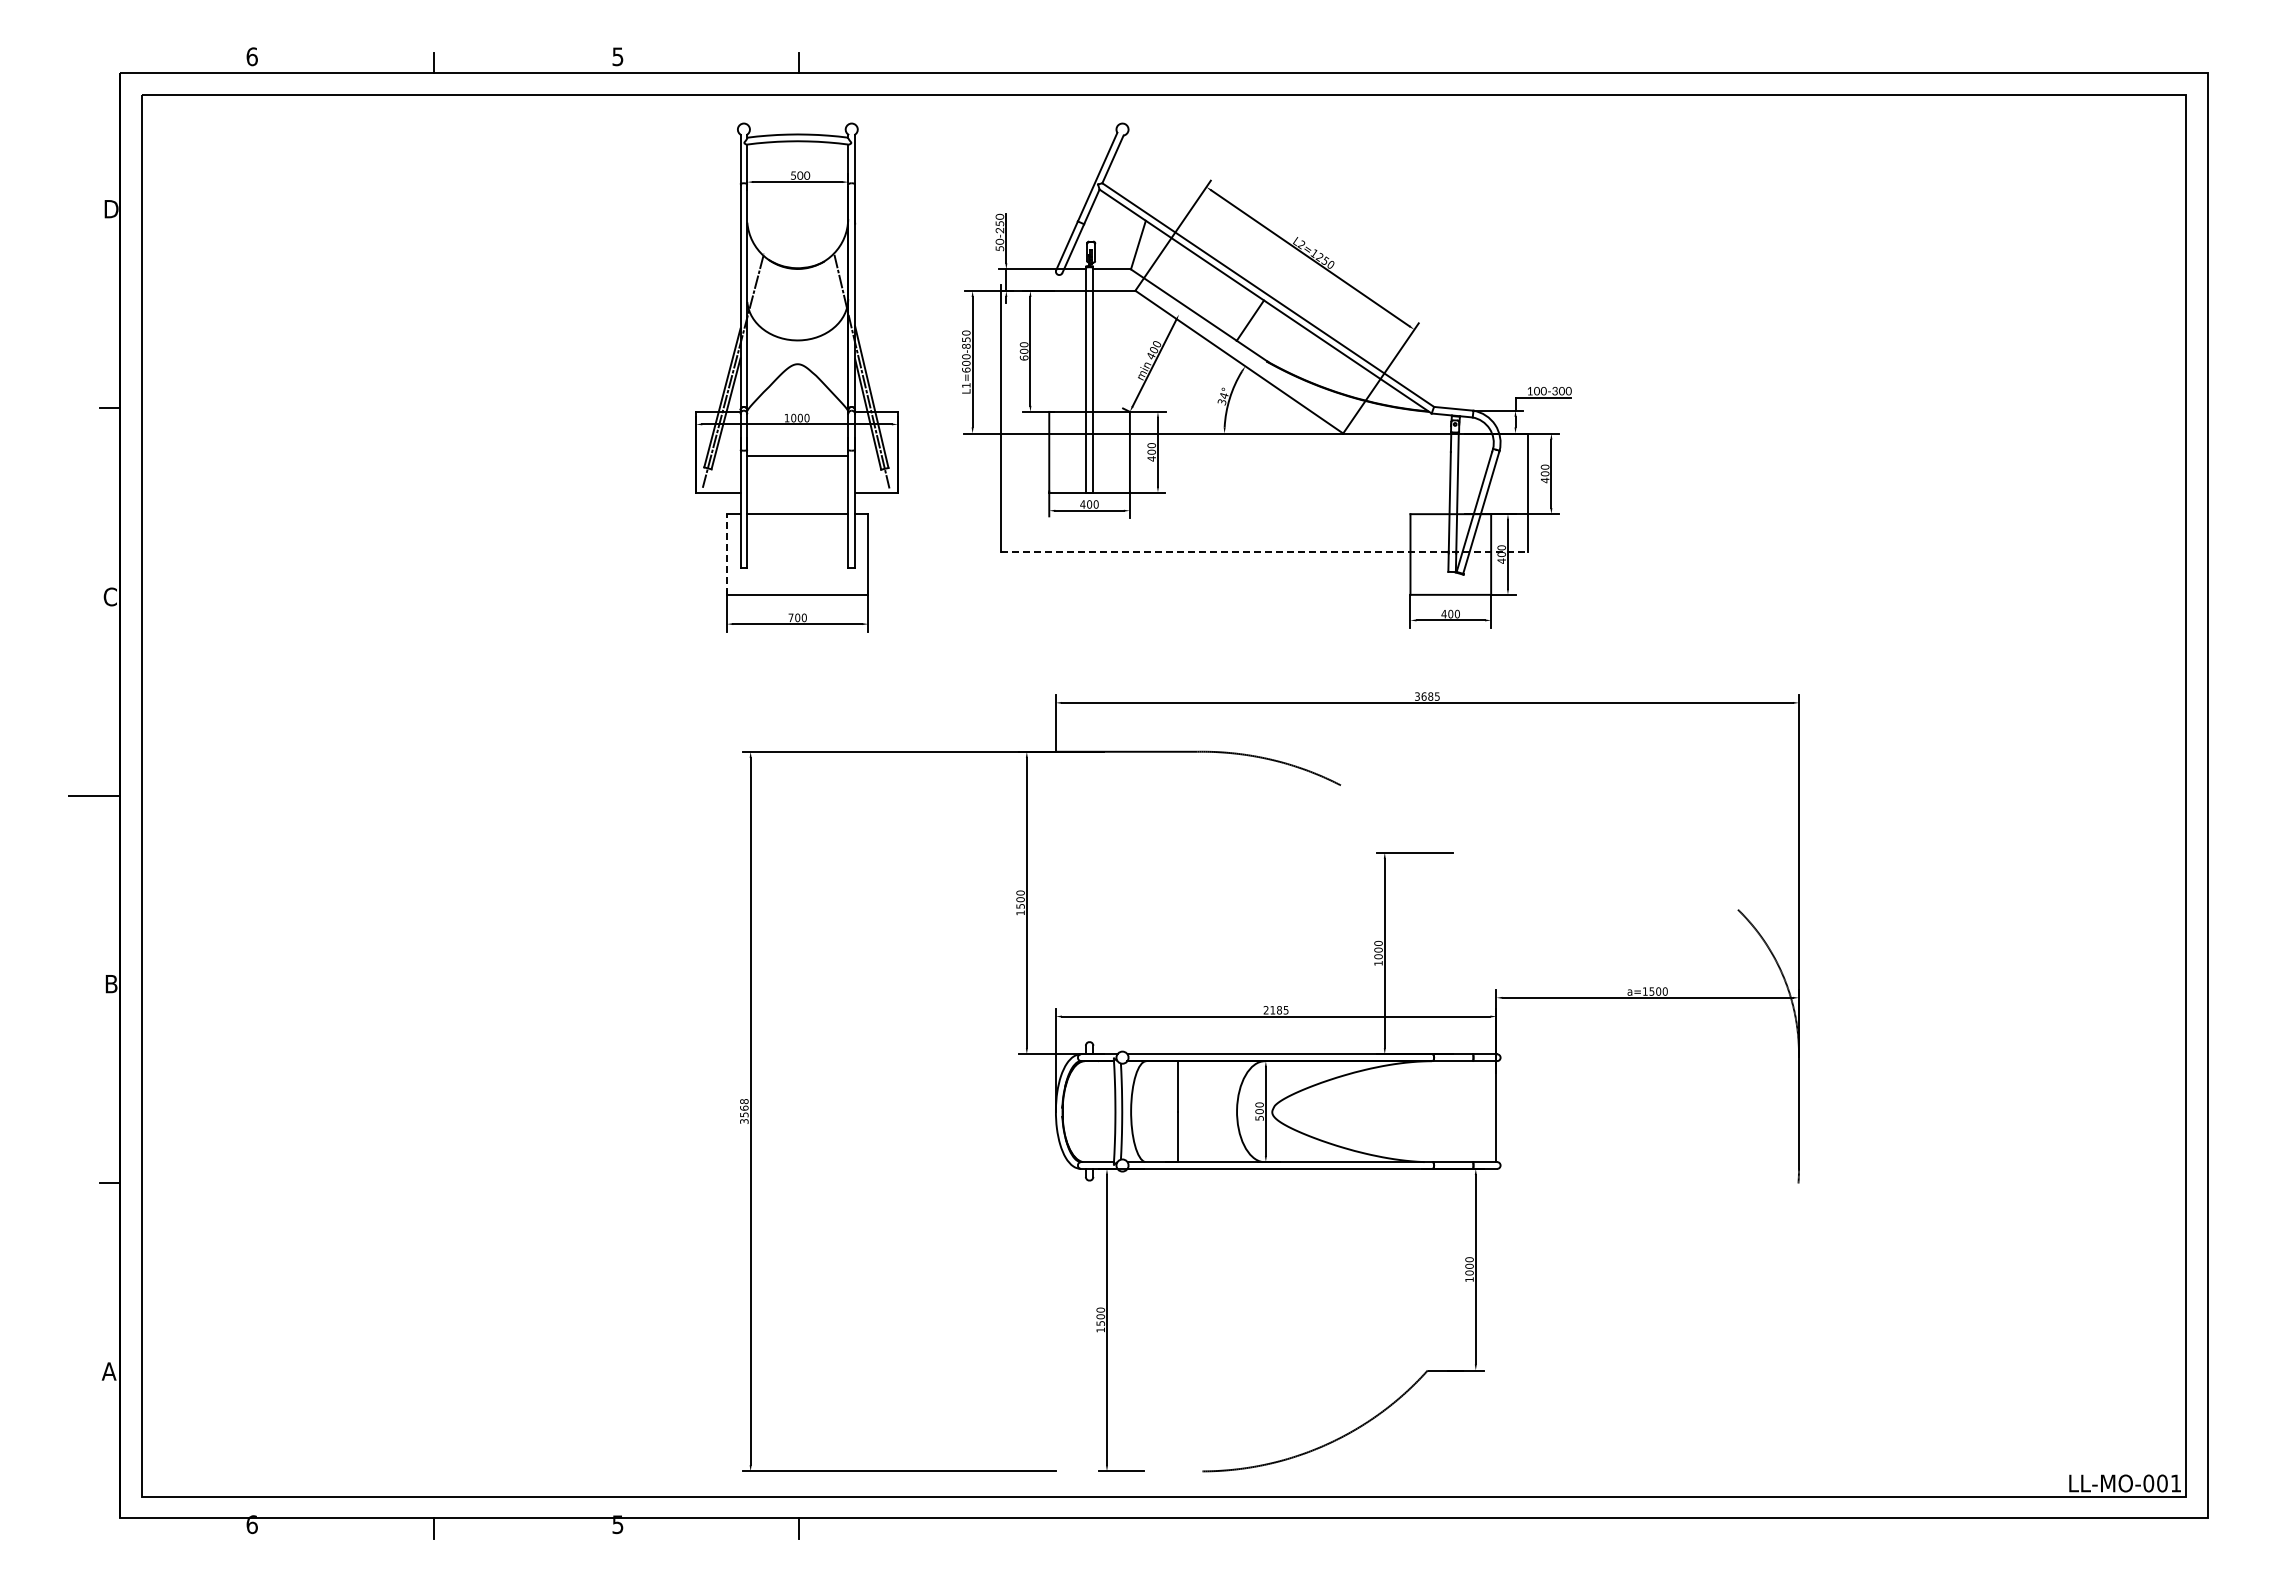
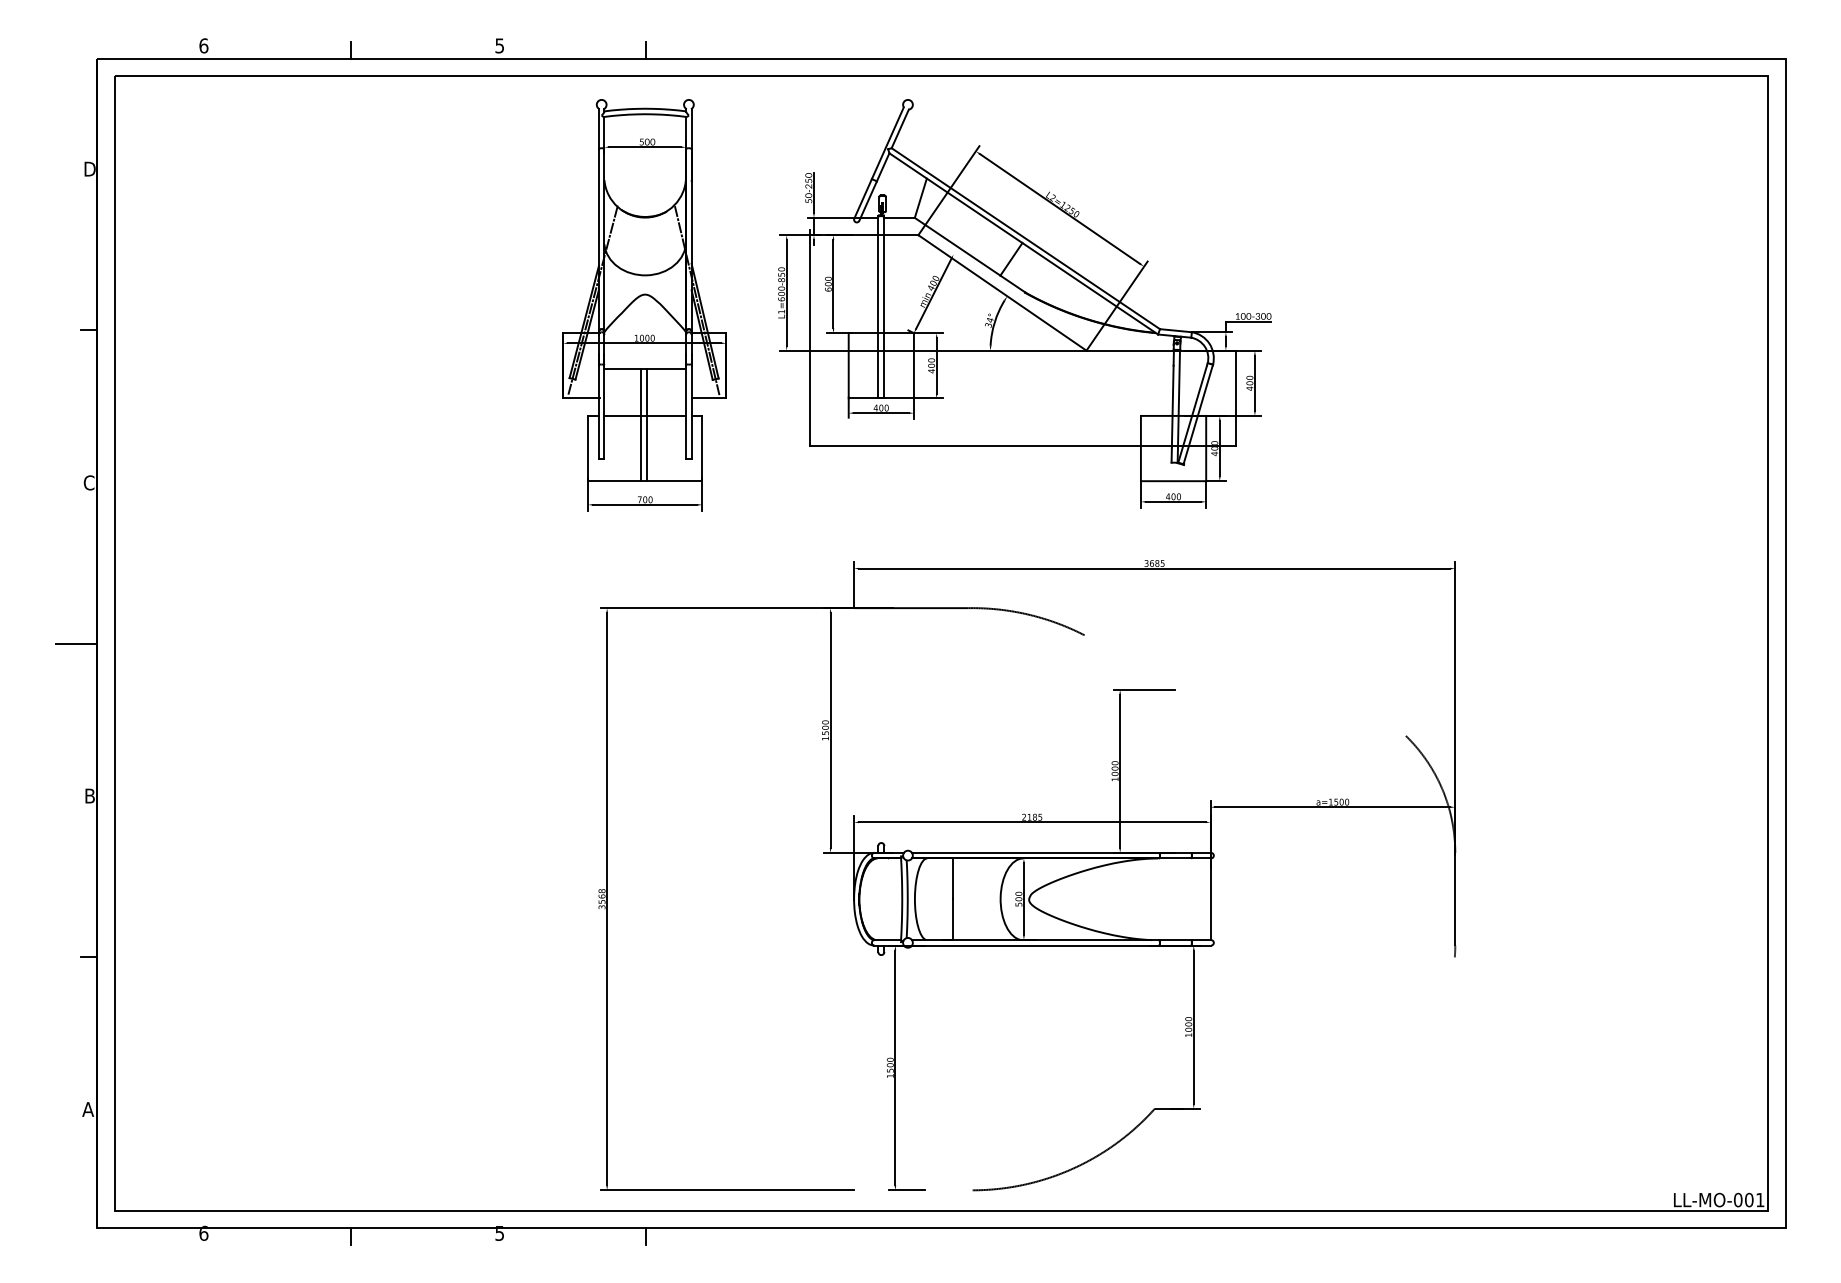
line: (792, 524) -> (640, 424), added
line: (800, 524) -> (647, 424), added
line: (1264, 551) -> (1022, 446), dashed -> solid
line: (727, 554) -> (588, 448), dashed -> solid

